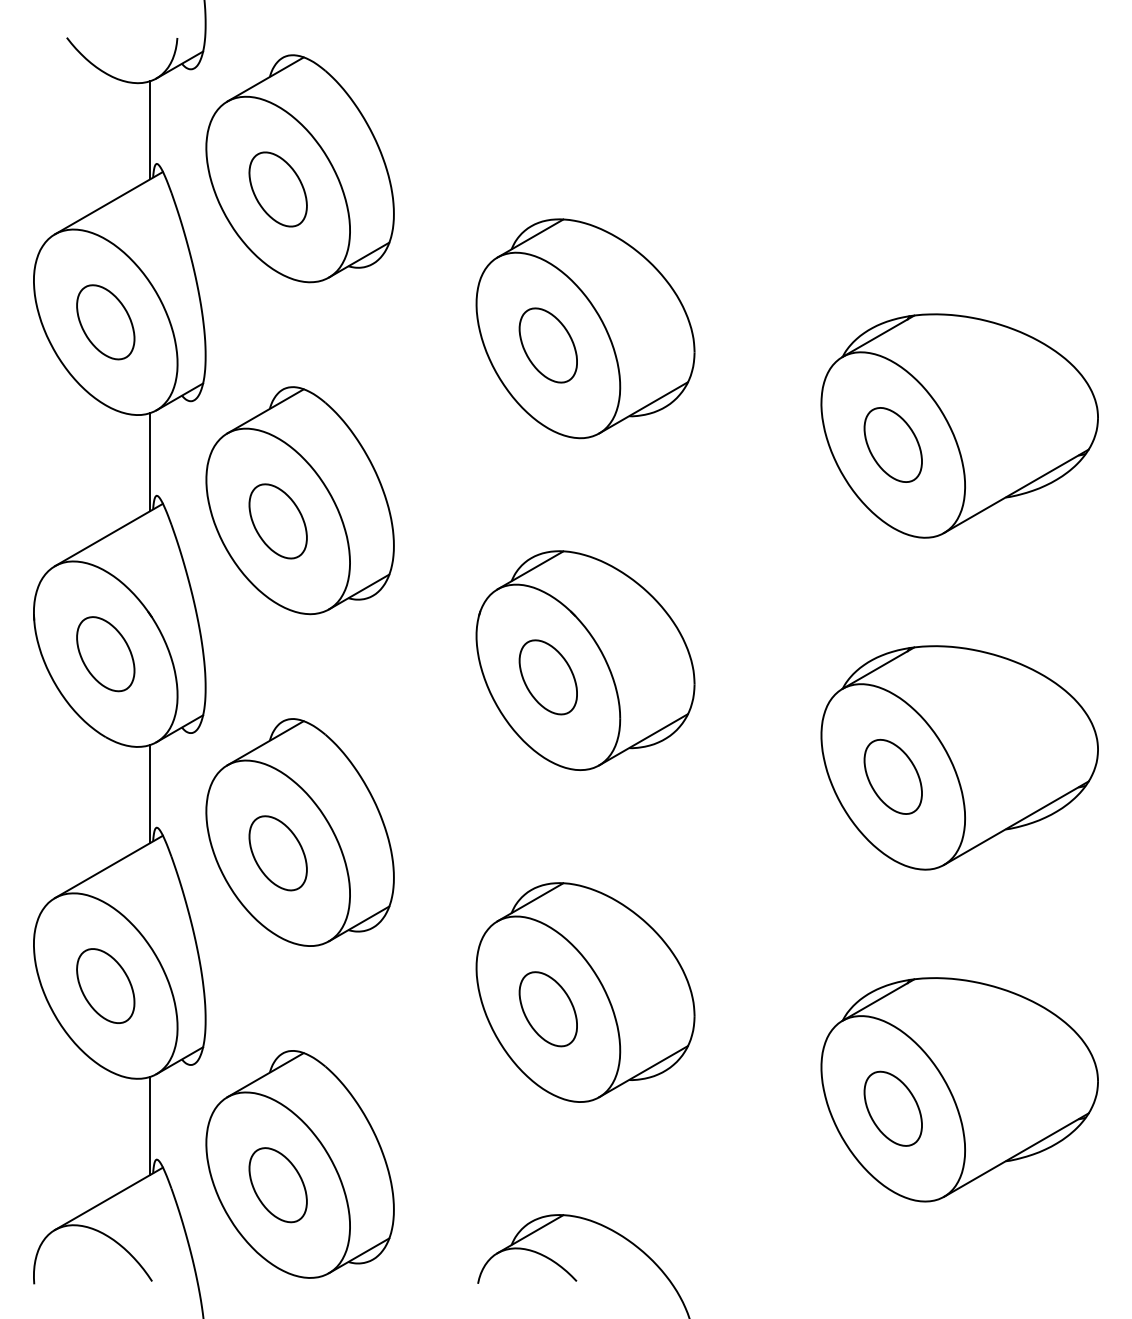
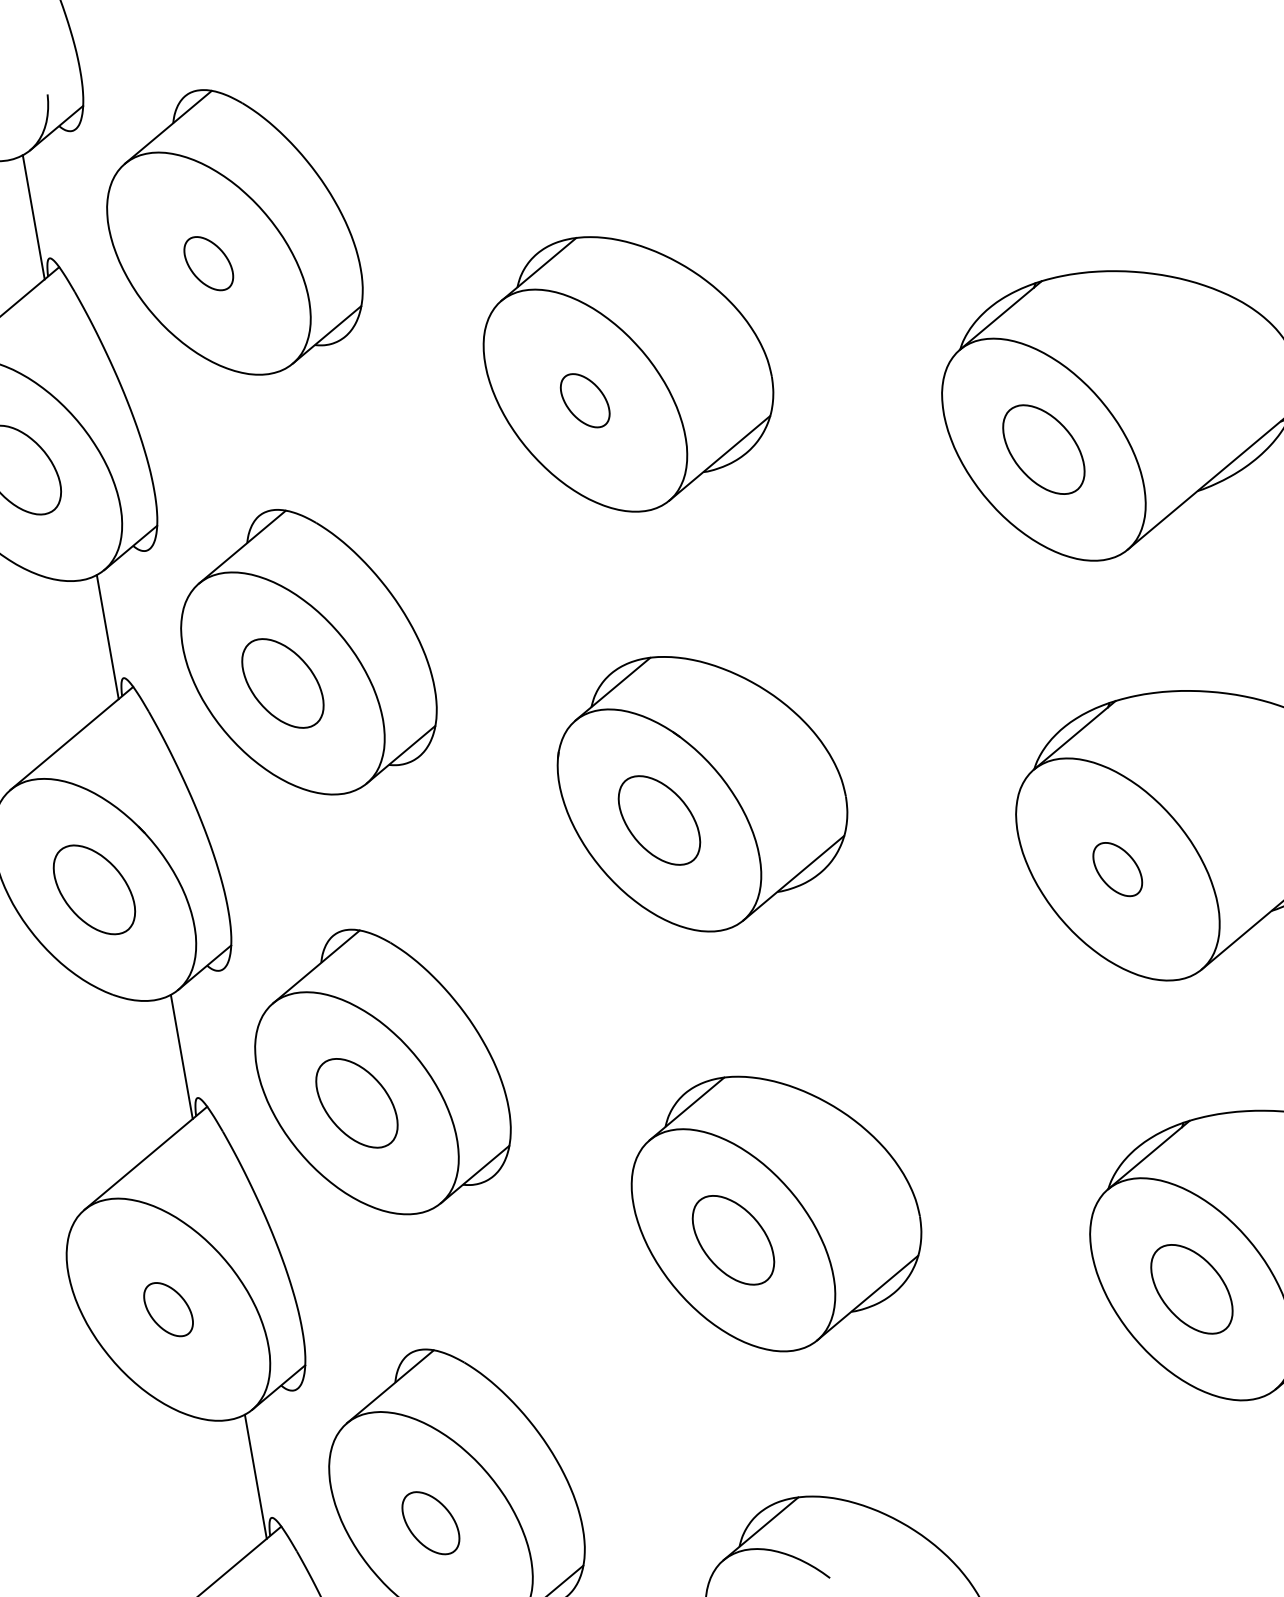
part: (277, 189) -> (208, 263), size x0.6
part: (547, 345) -> (584, 400), size x0.6
part: (892, 776) -> (1116, 869), size x0.6
part: (105, 985) -> (167, 1309), size x0.6
part: (277, 1185) -> (430, 1523), size x0.7

